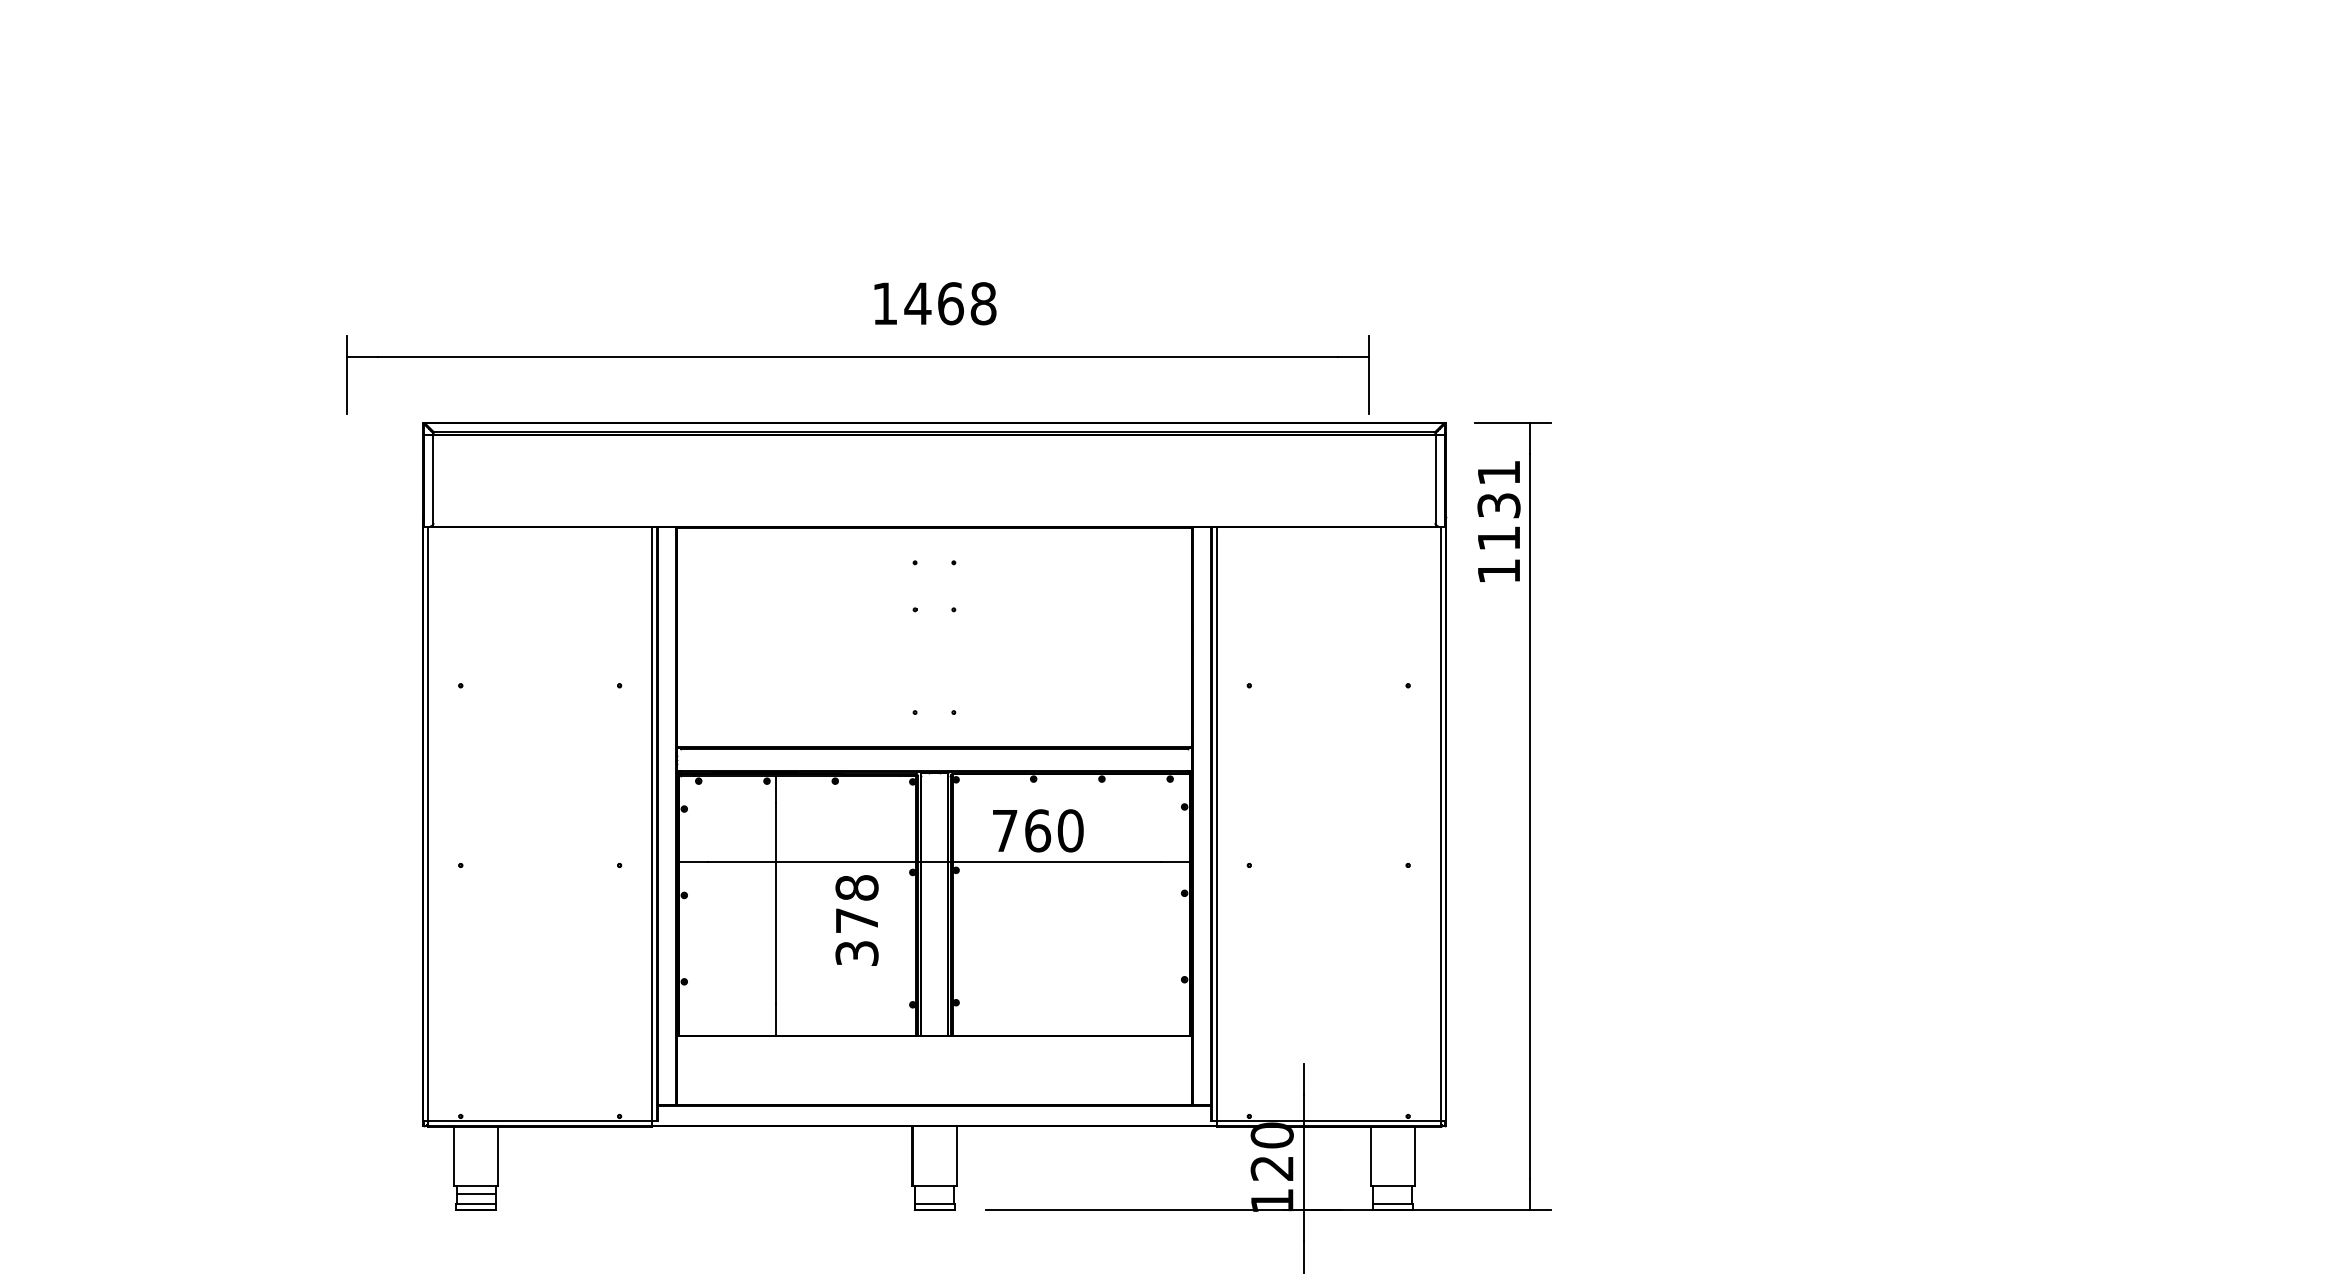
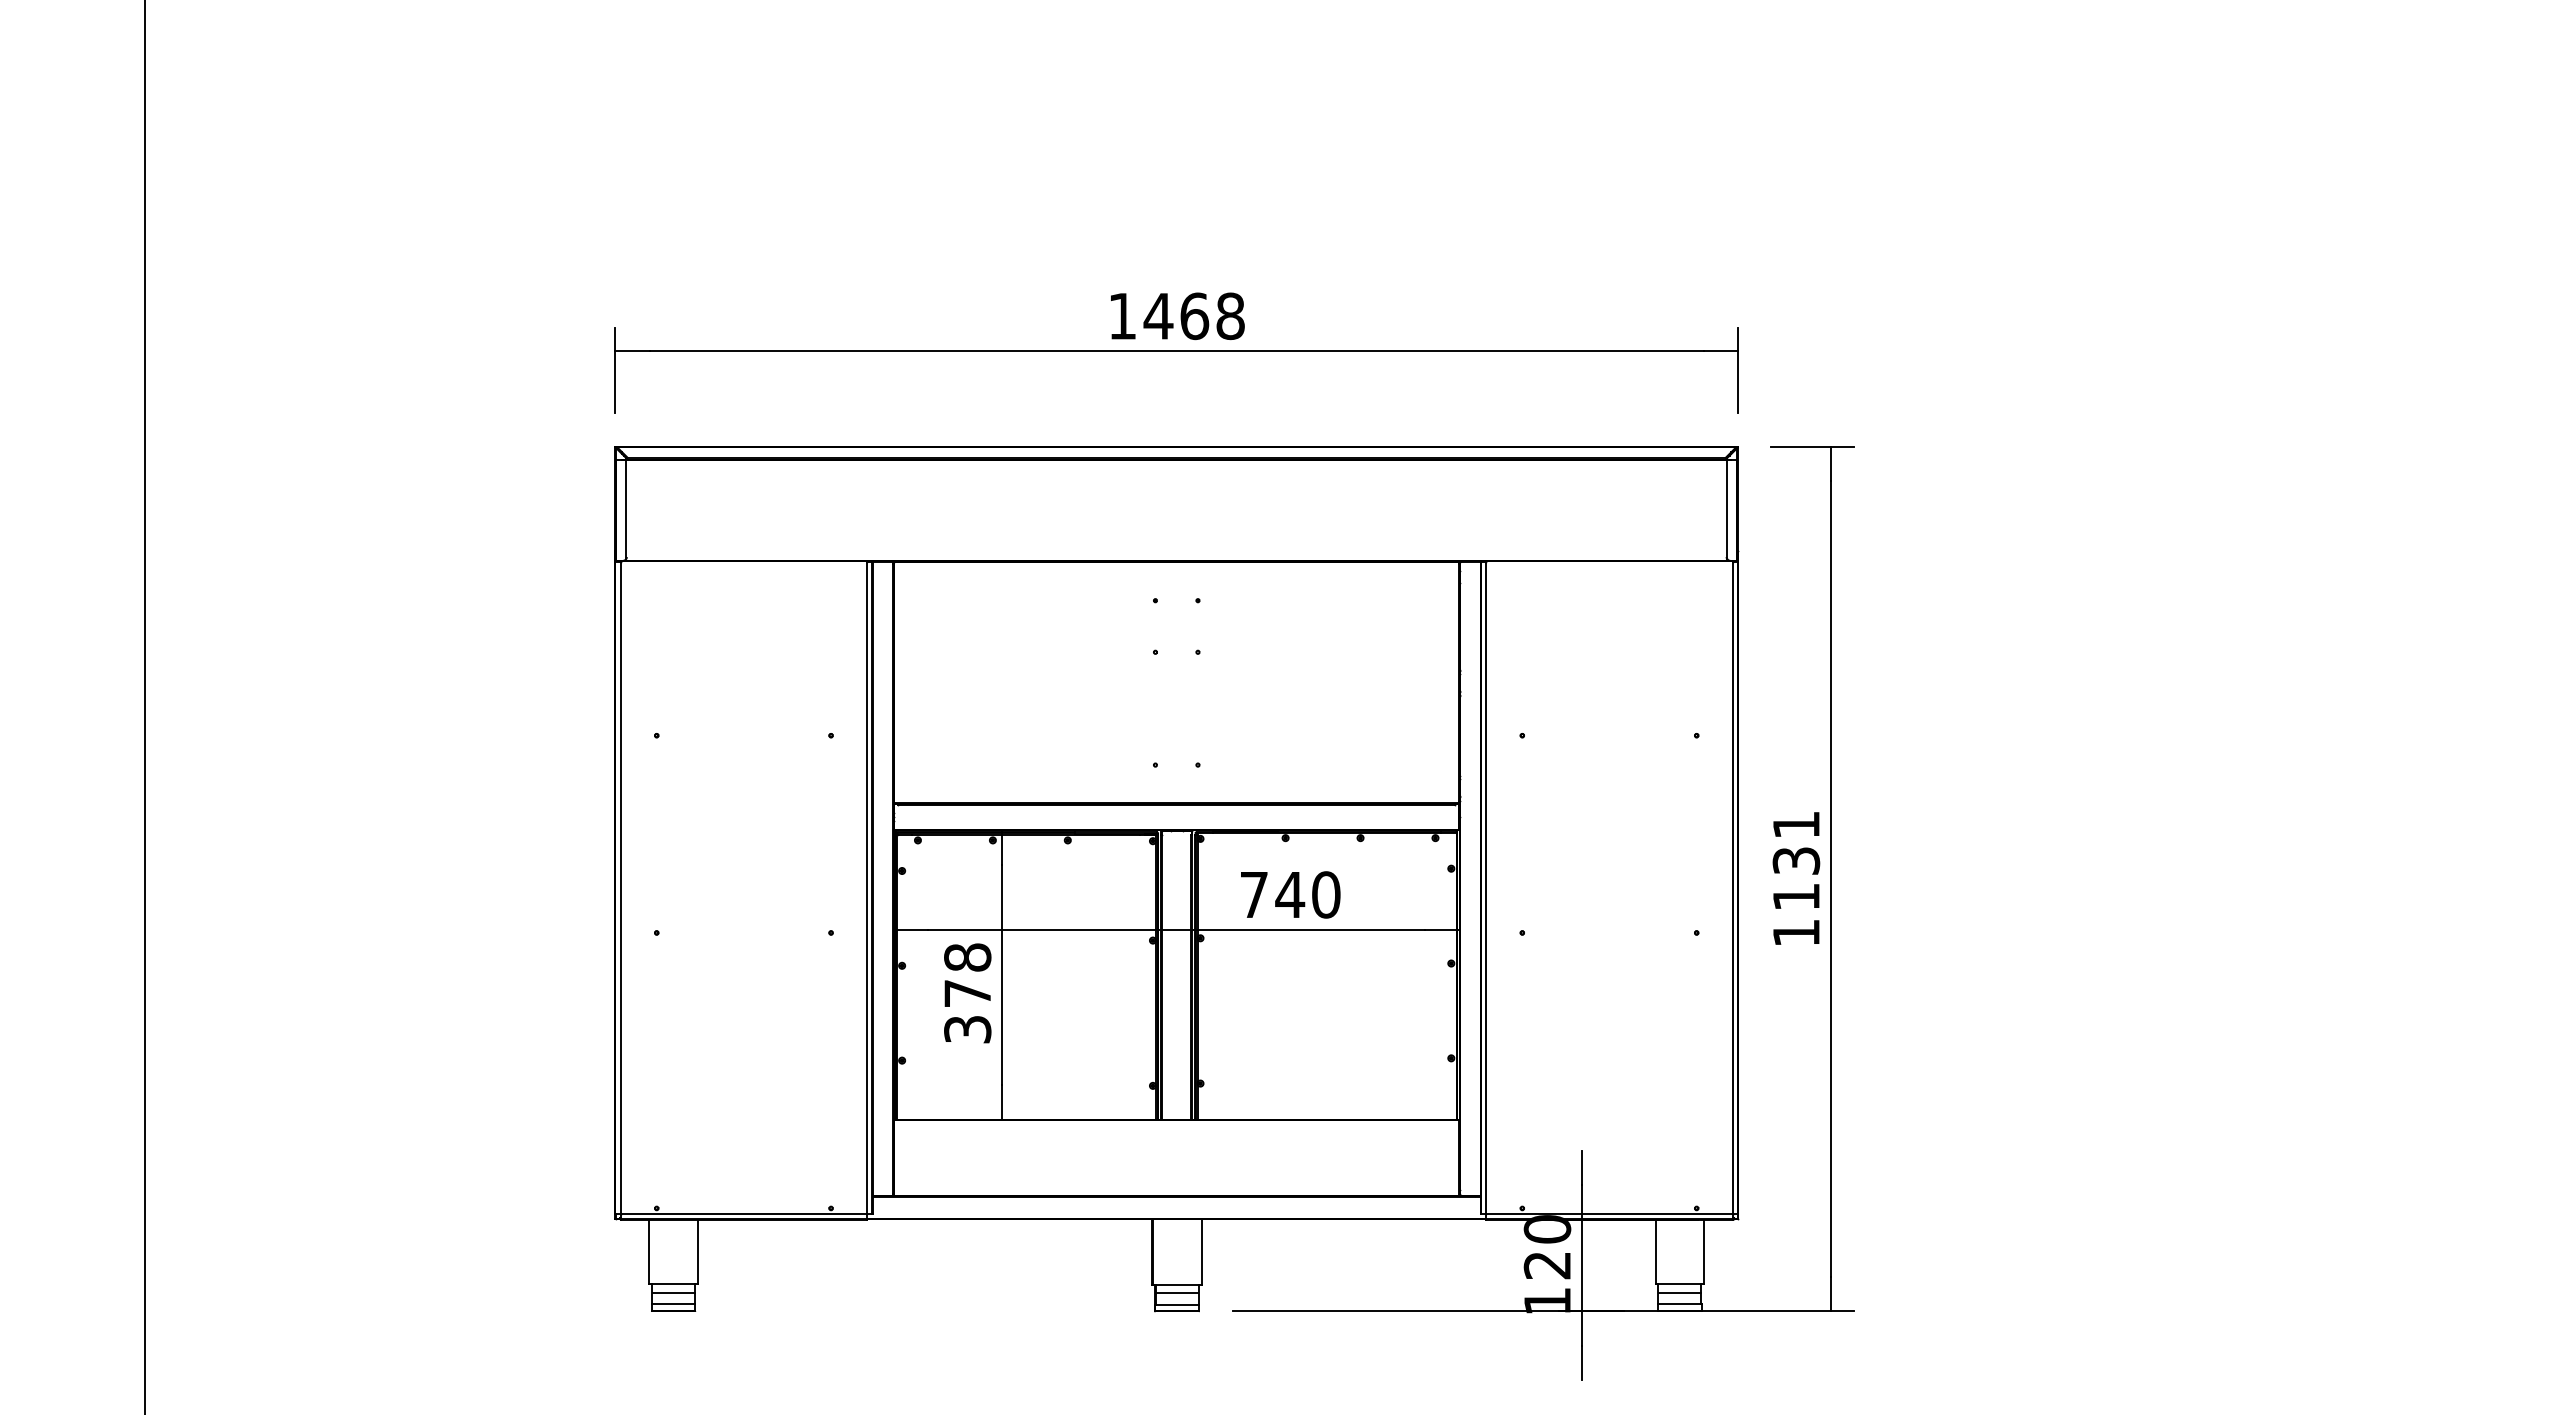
part: (857, 357) -> (1176, 351), moved
text: (1499, 521) -> (1796, 878), moved
text: (1038, 830) -> (1290, 894), 760 -> 740
text: (856, 920) -> (967, 993), moved
line: (935, 1193) -> (1177, 1293), added
line: (1392, 1193) -> (1679, 1293), added

